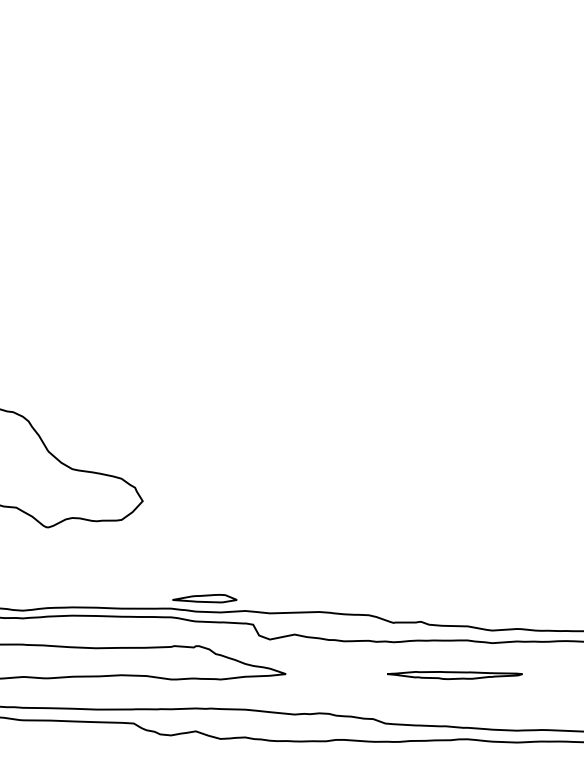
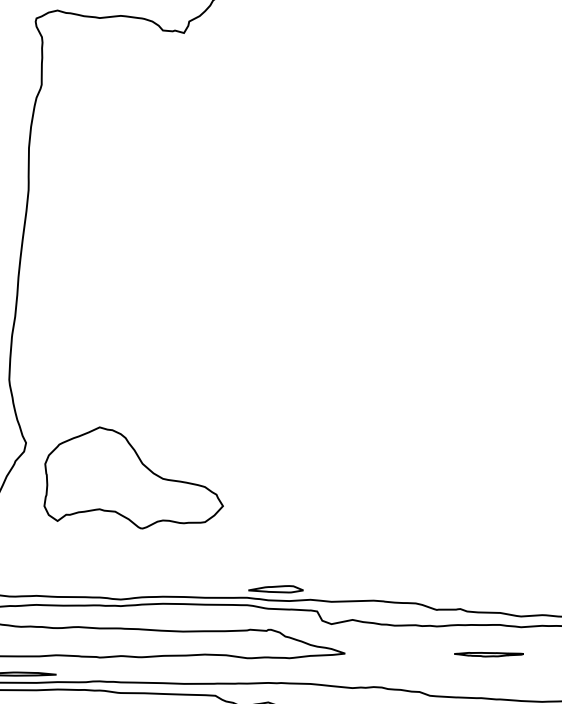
part: (454, 675) -> (488, 654), size x0.6

